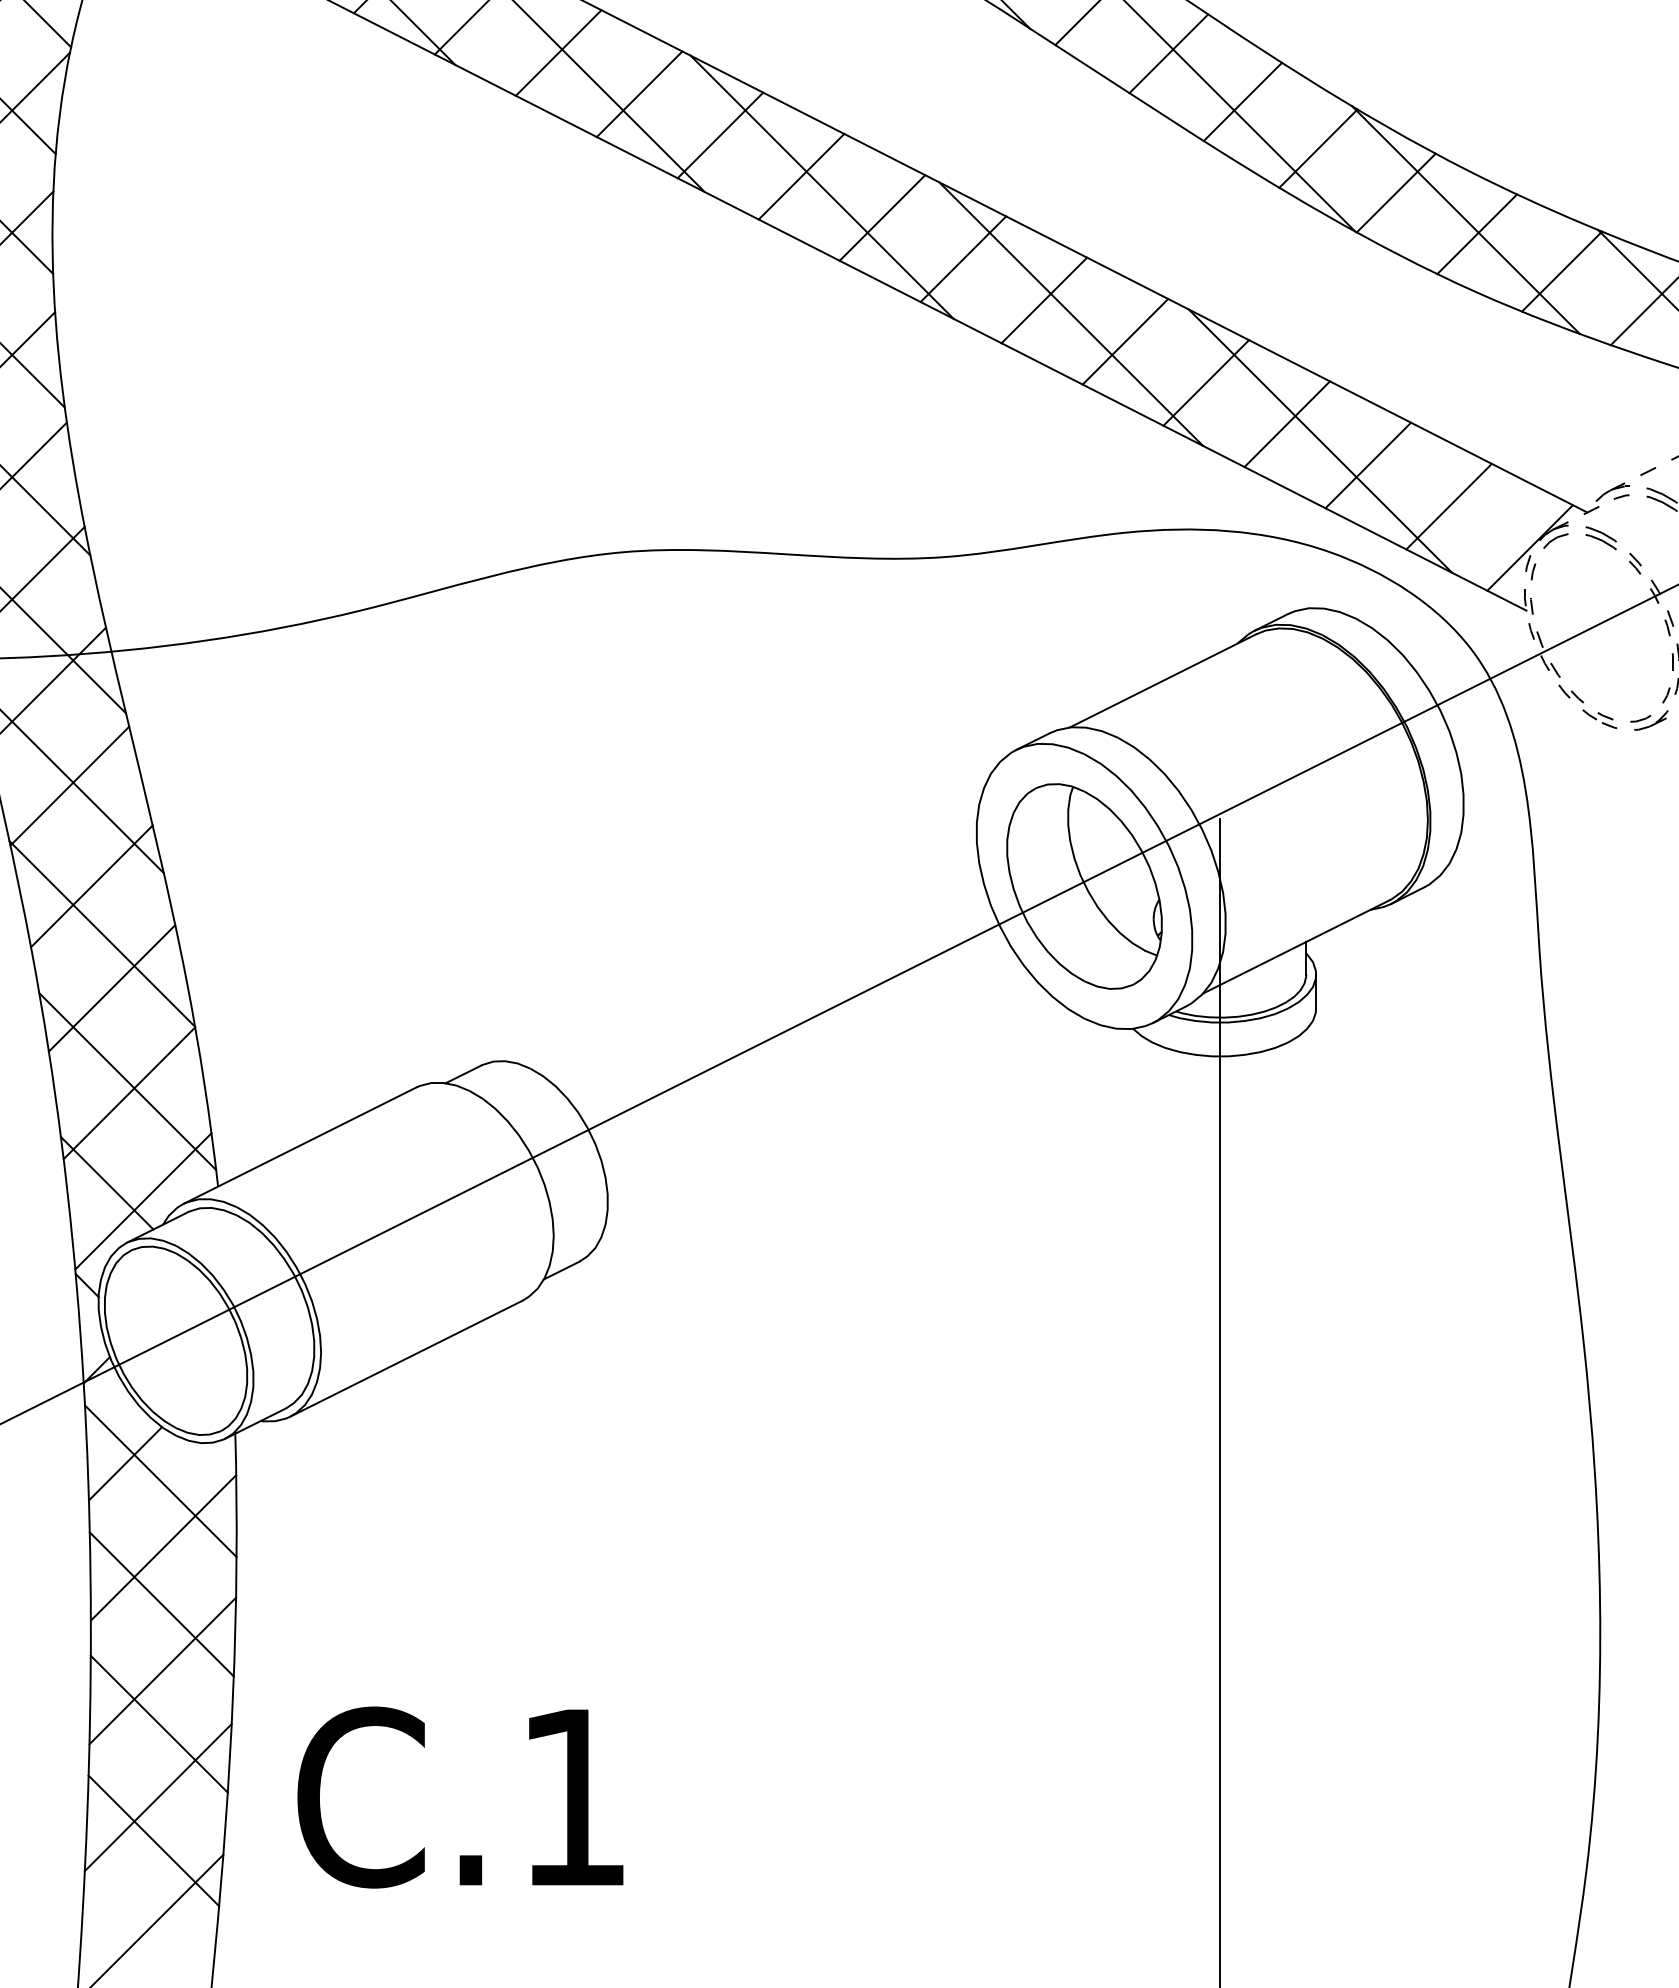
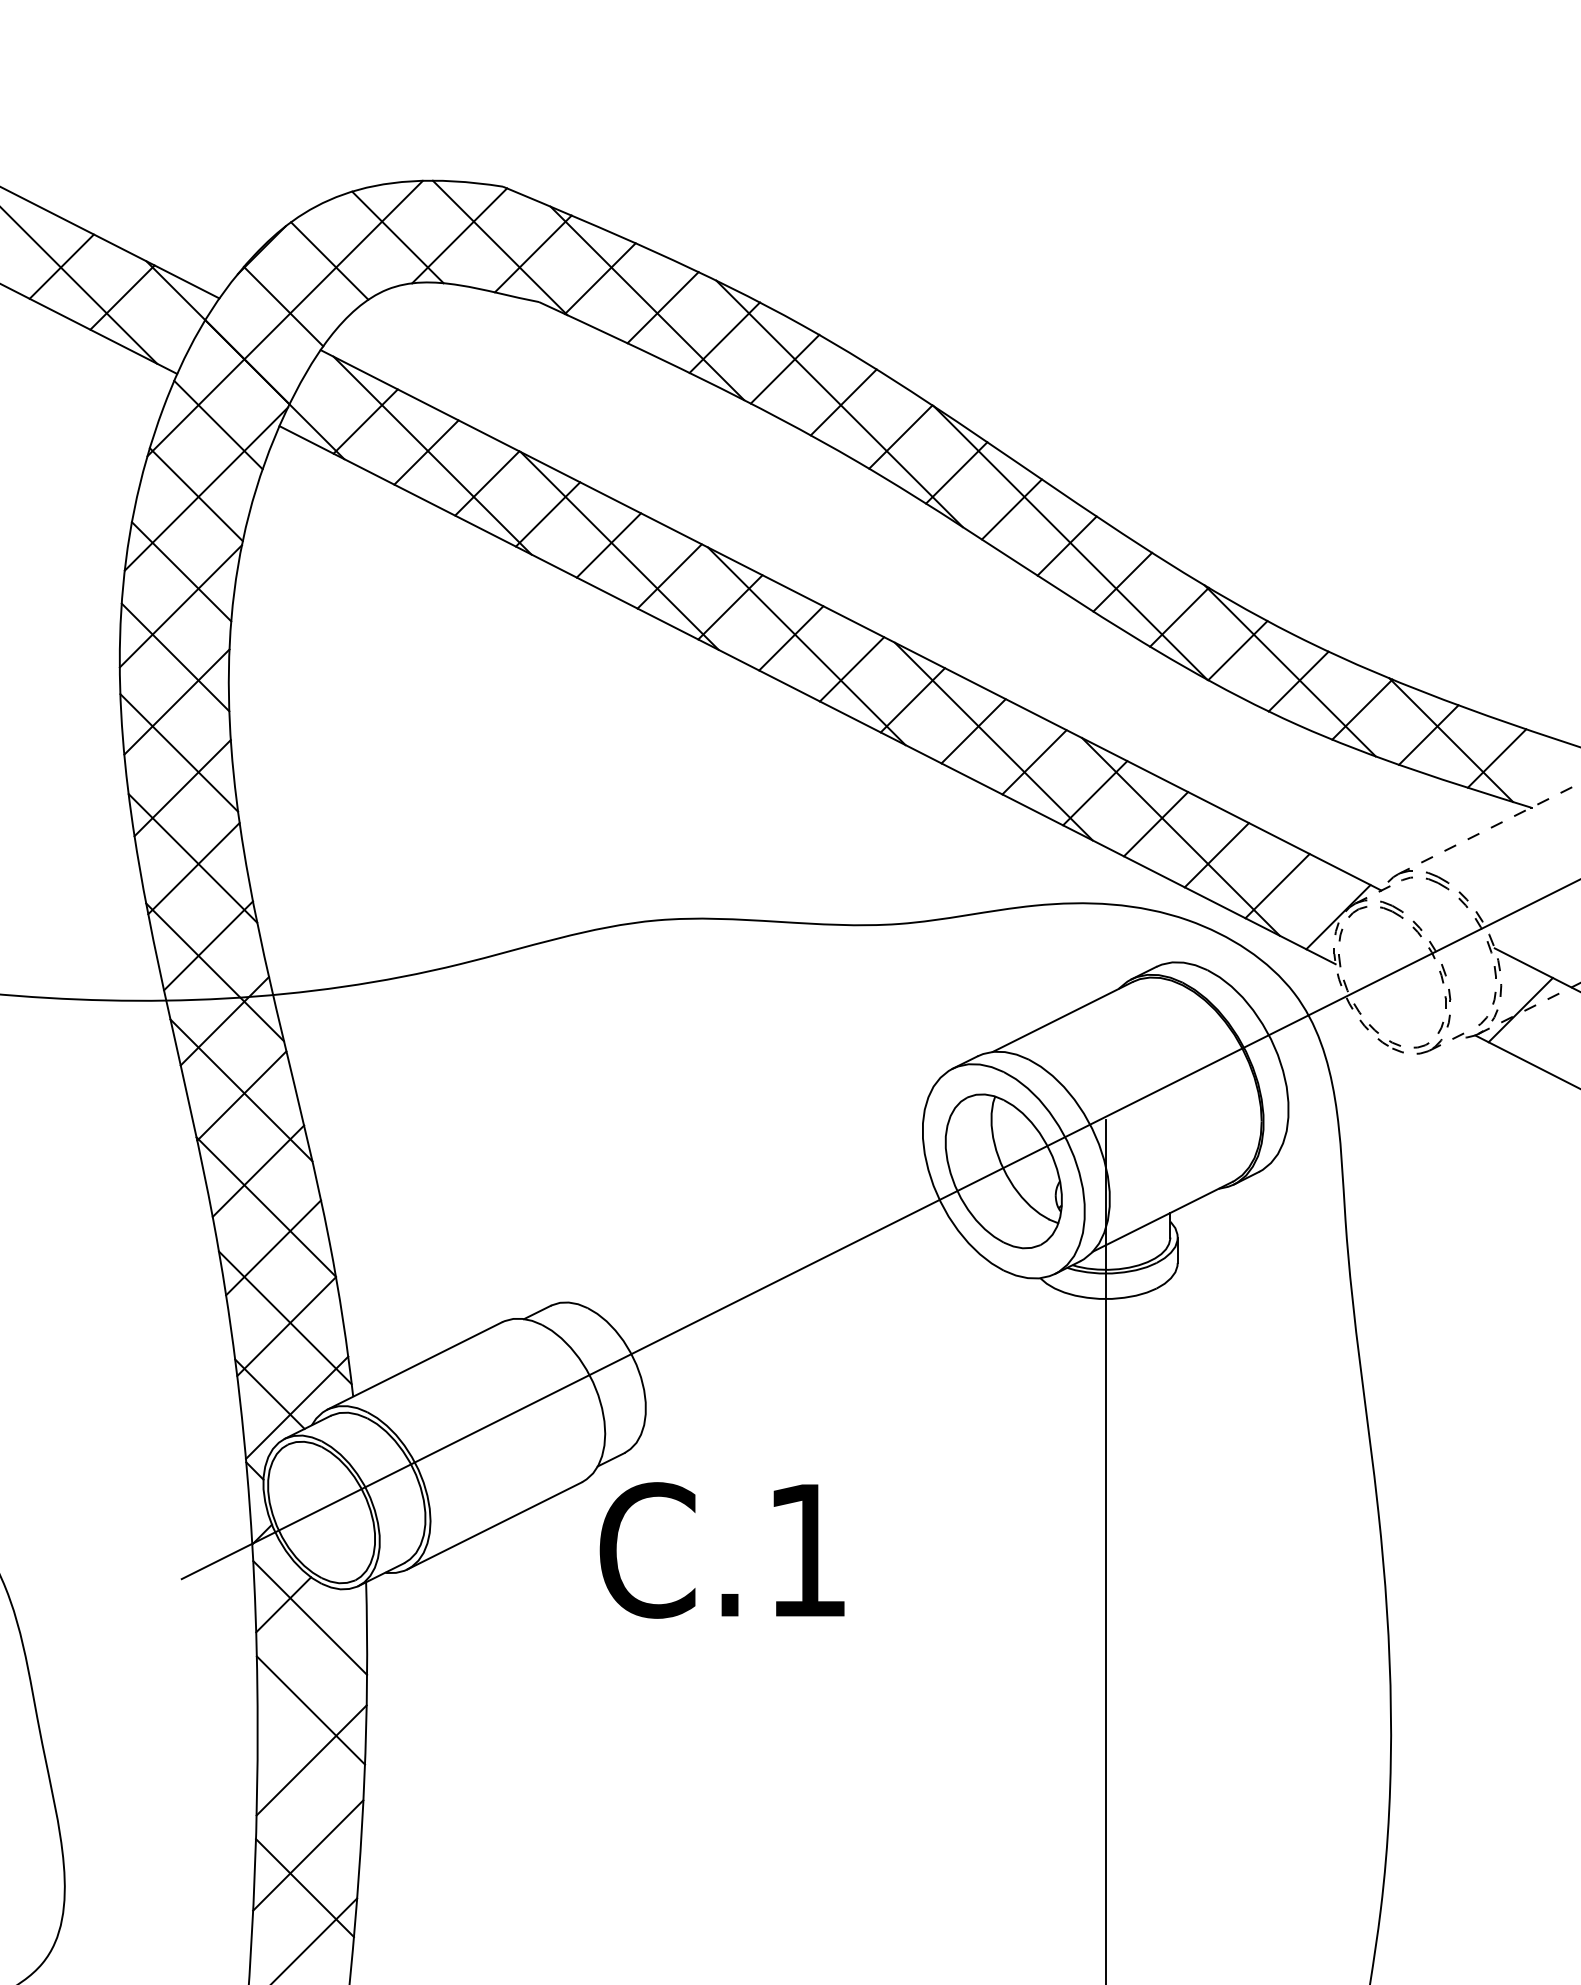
line: (162, 1547) -> (311, 1667), removed
line: (158, 1724) -> (308, 1800), removed
text: (459, 1797) -> (721, 1550), moved

